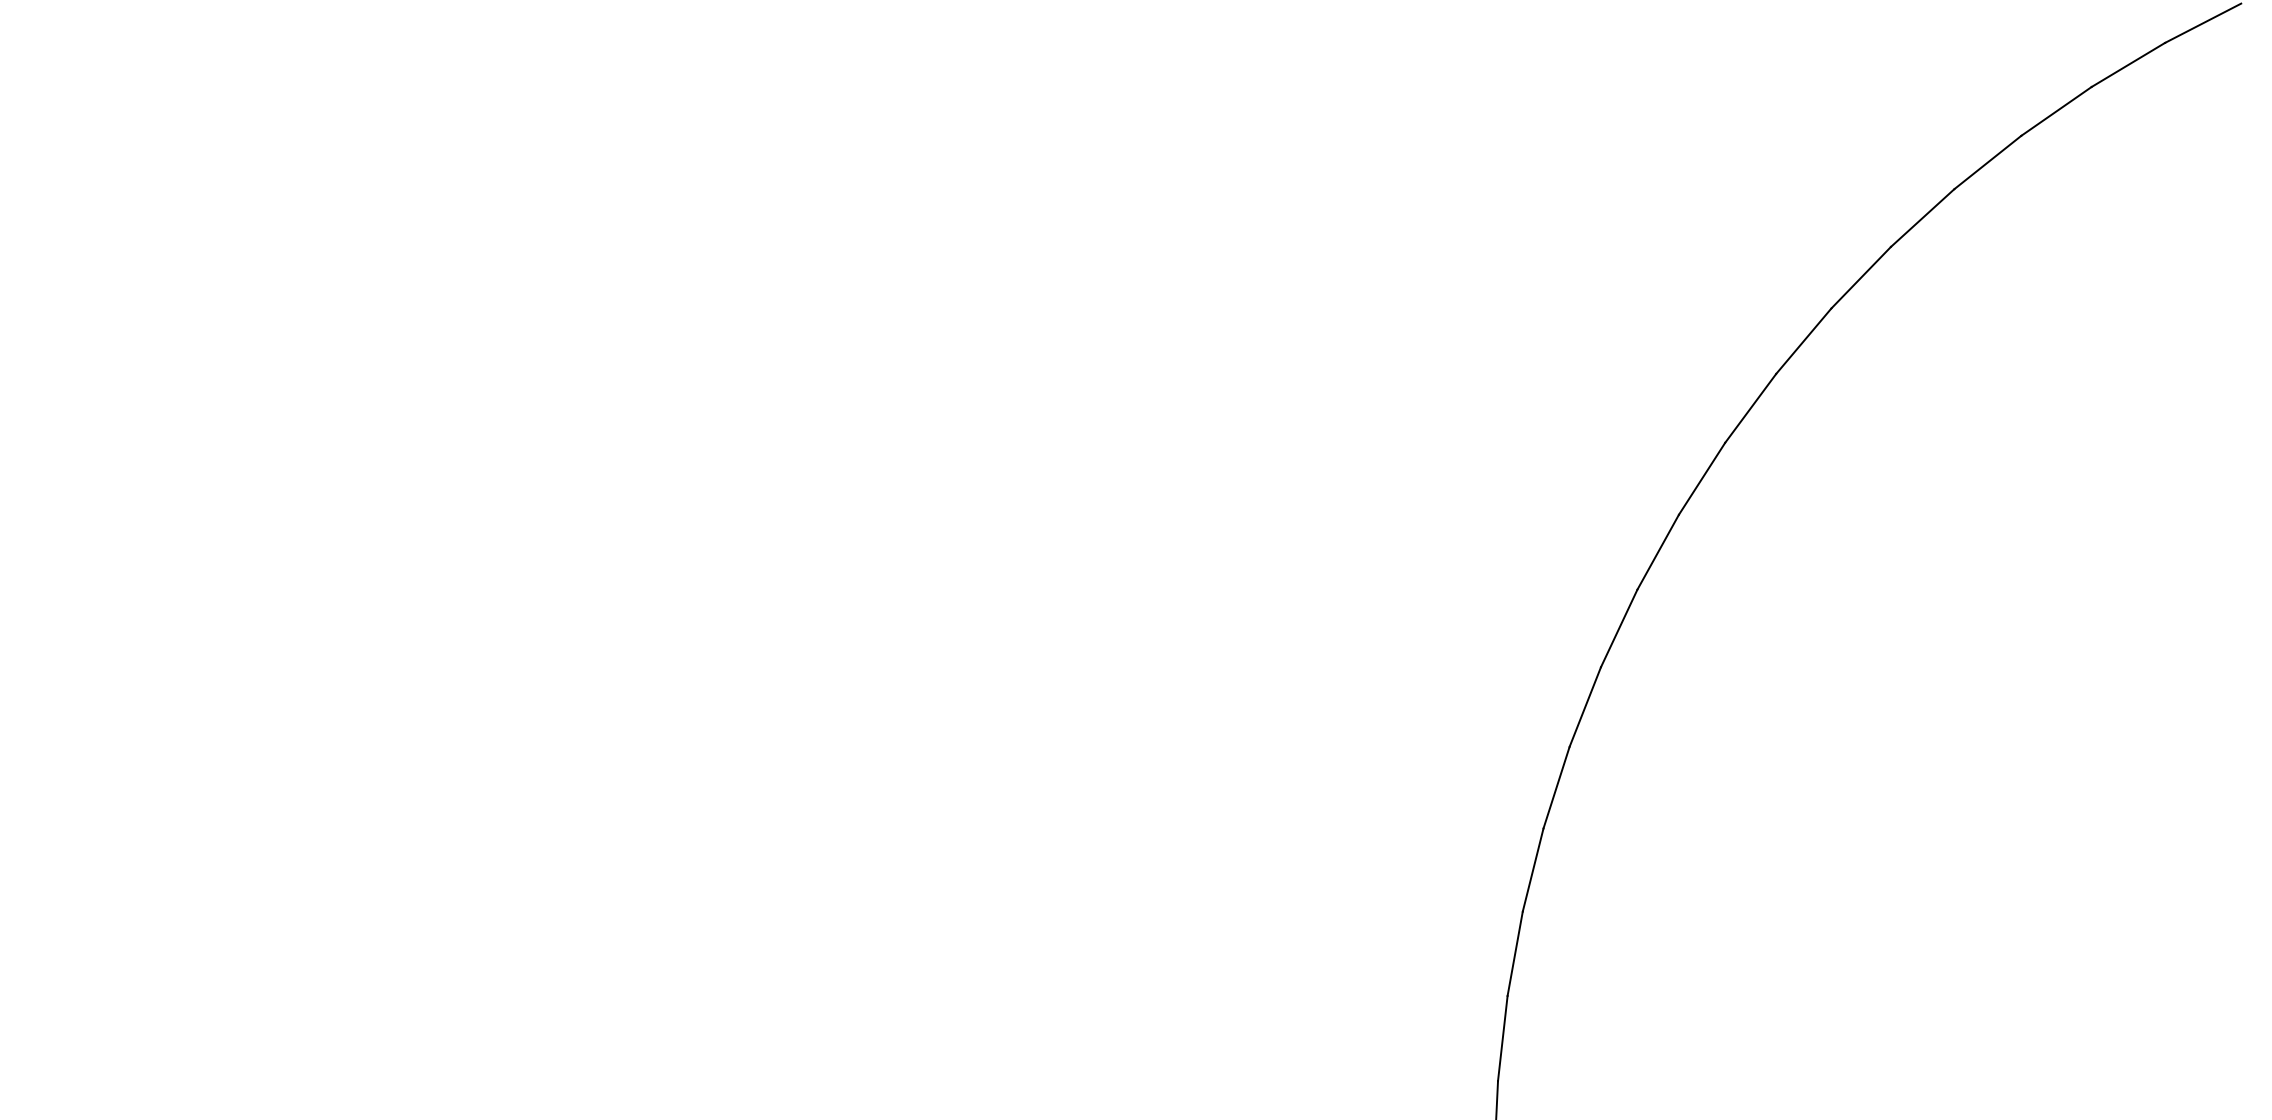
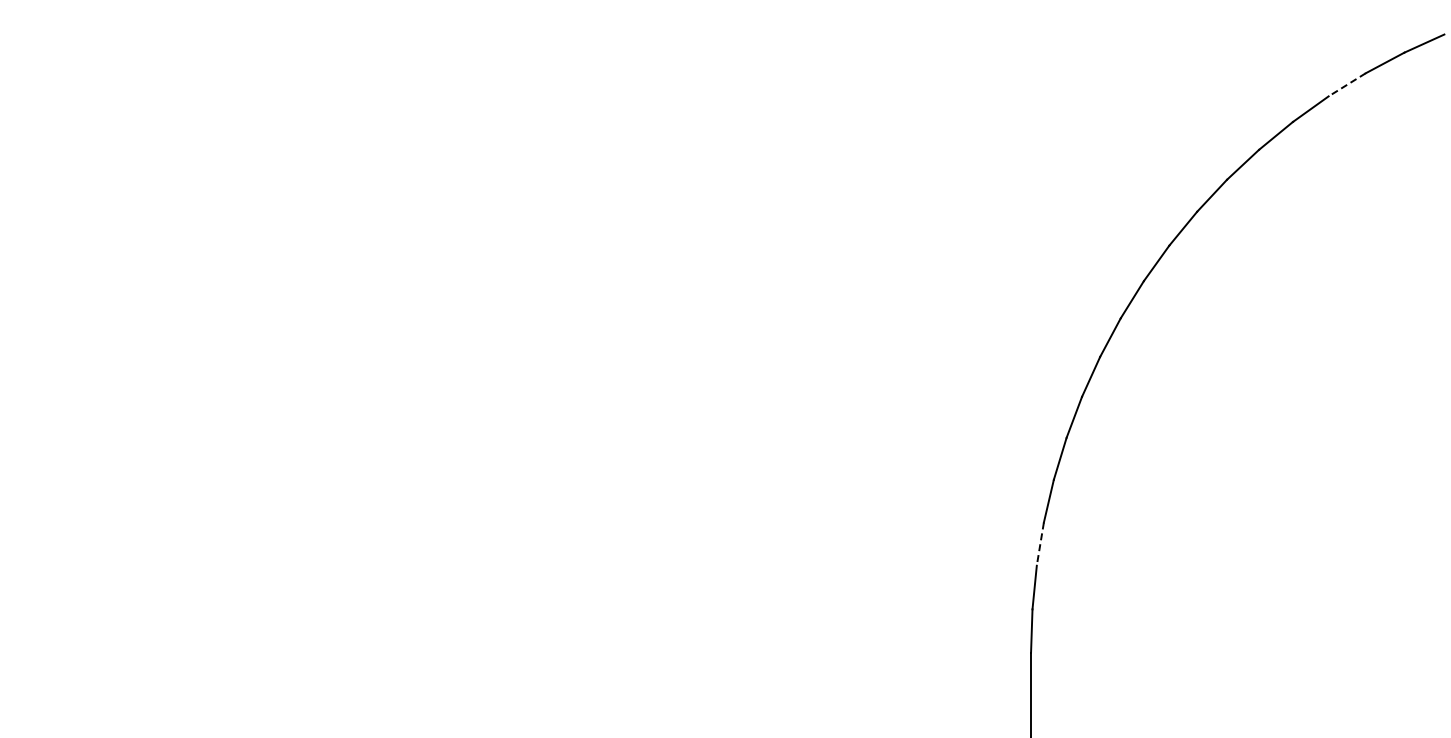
line: (2057, 110) -> (1347, 84), solid -> dashed
line: (1503, 1039) -> (1040, 544), solid -> dashed

